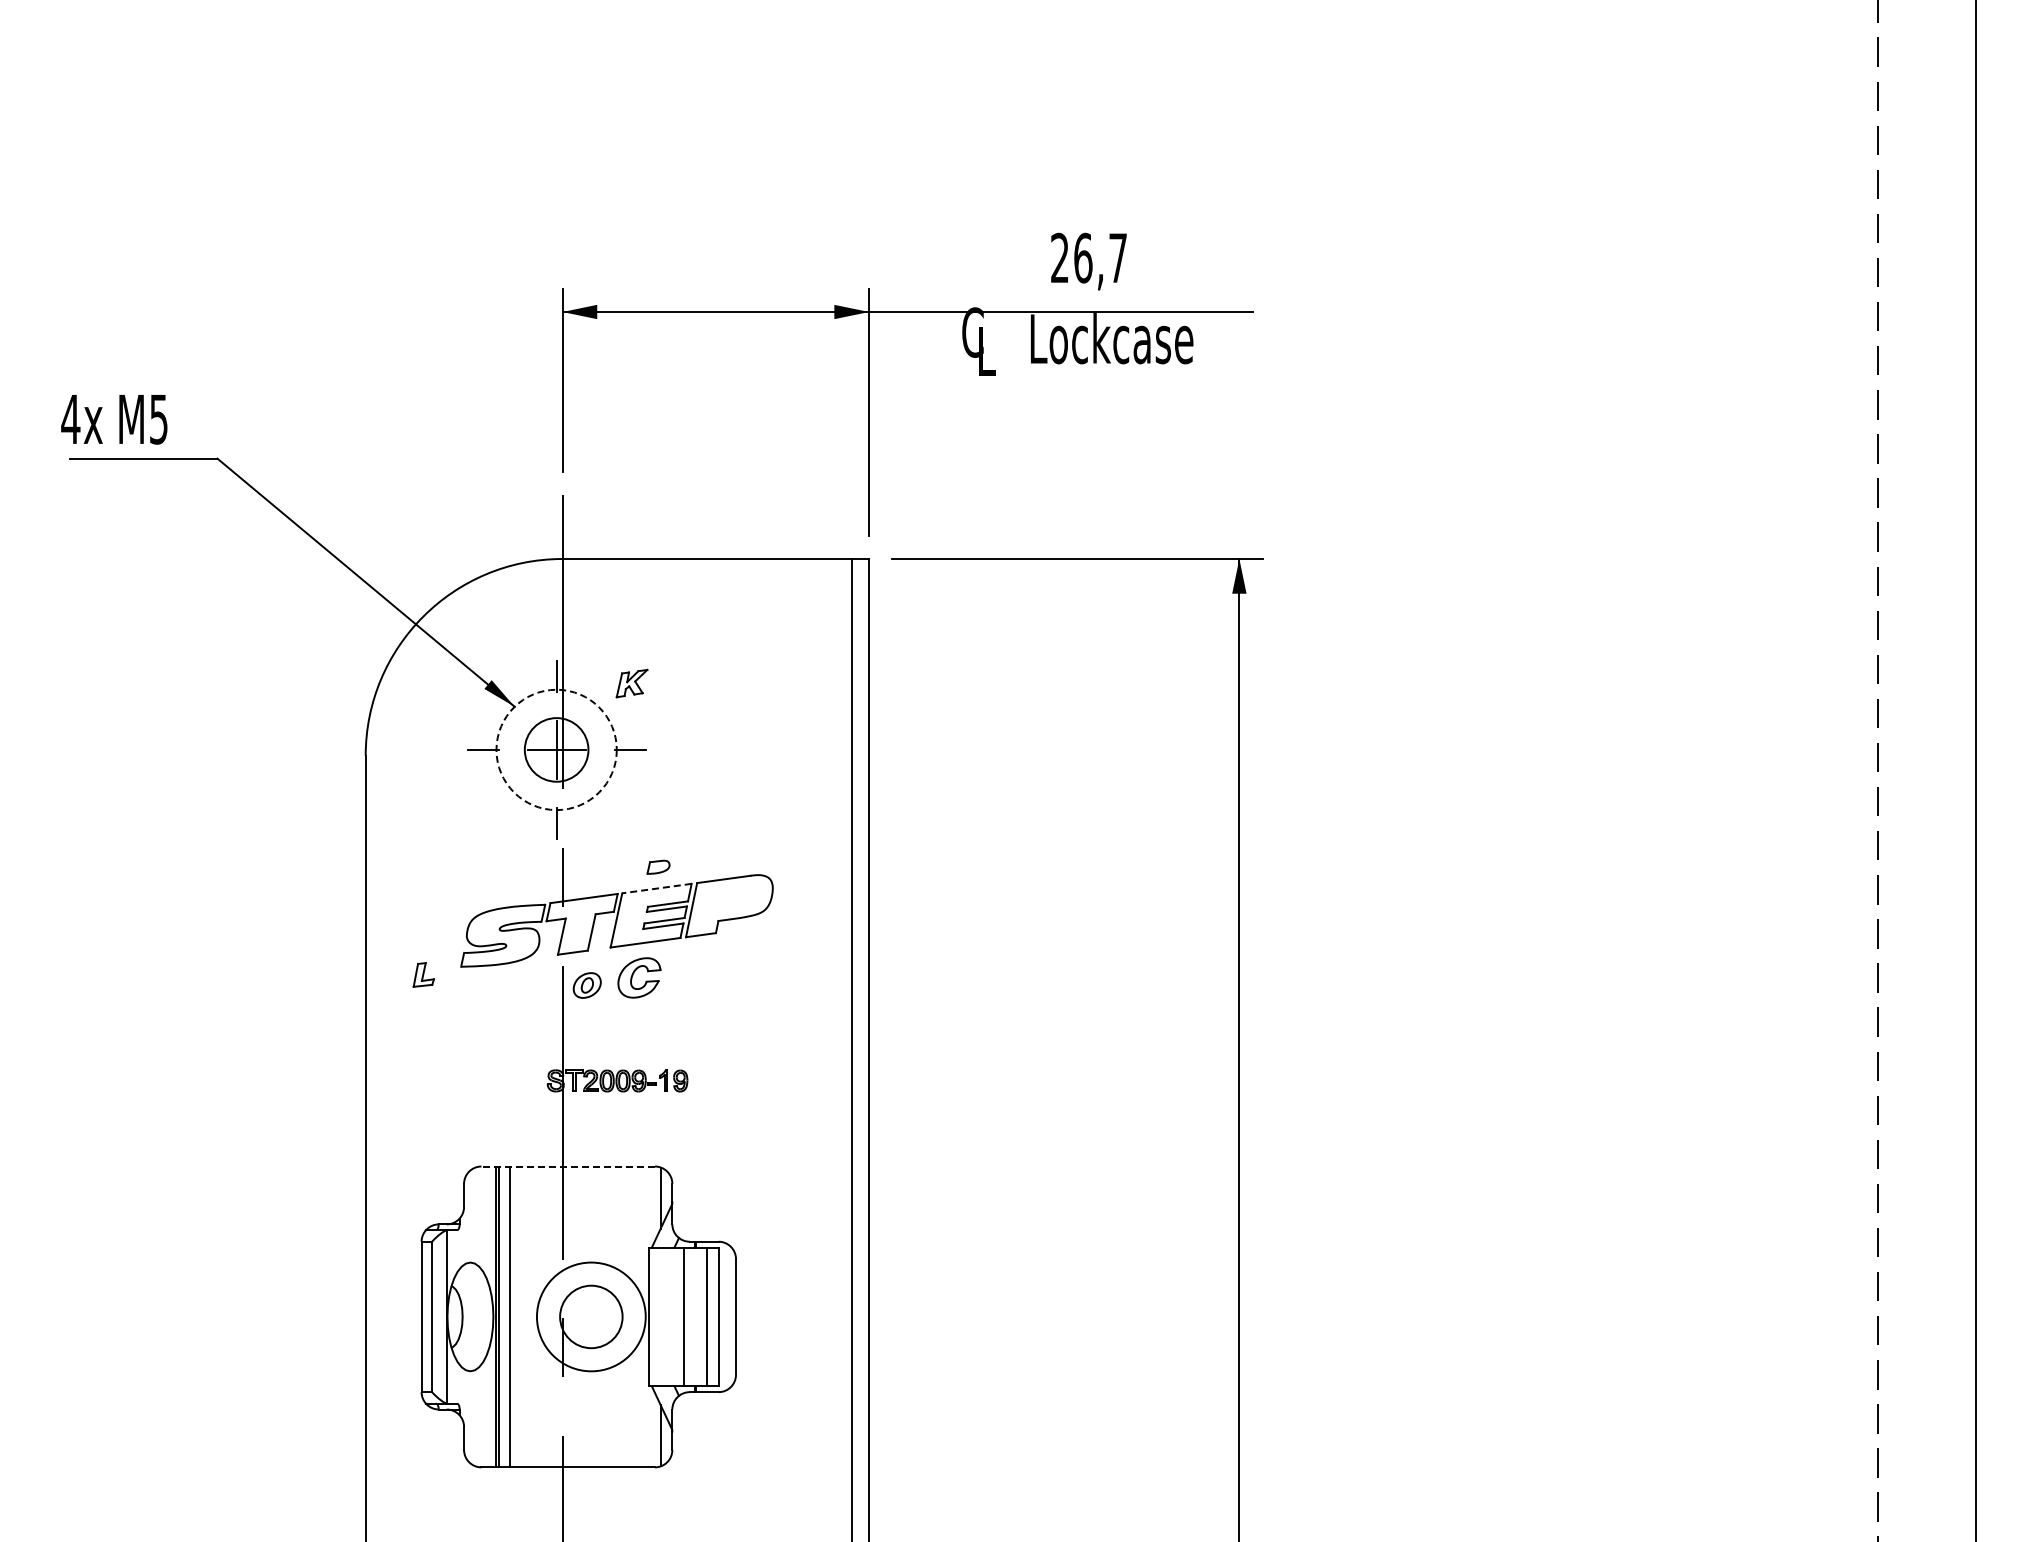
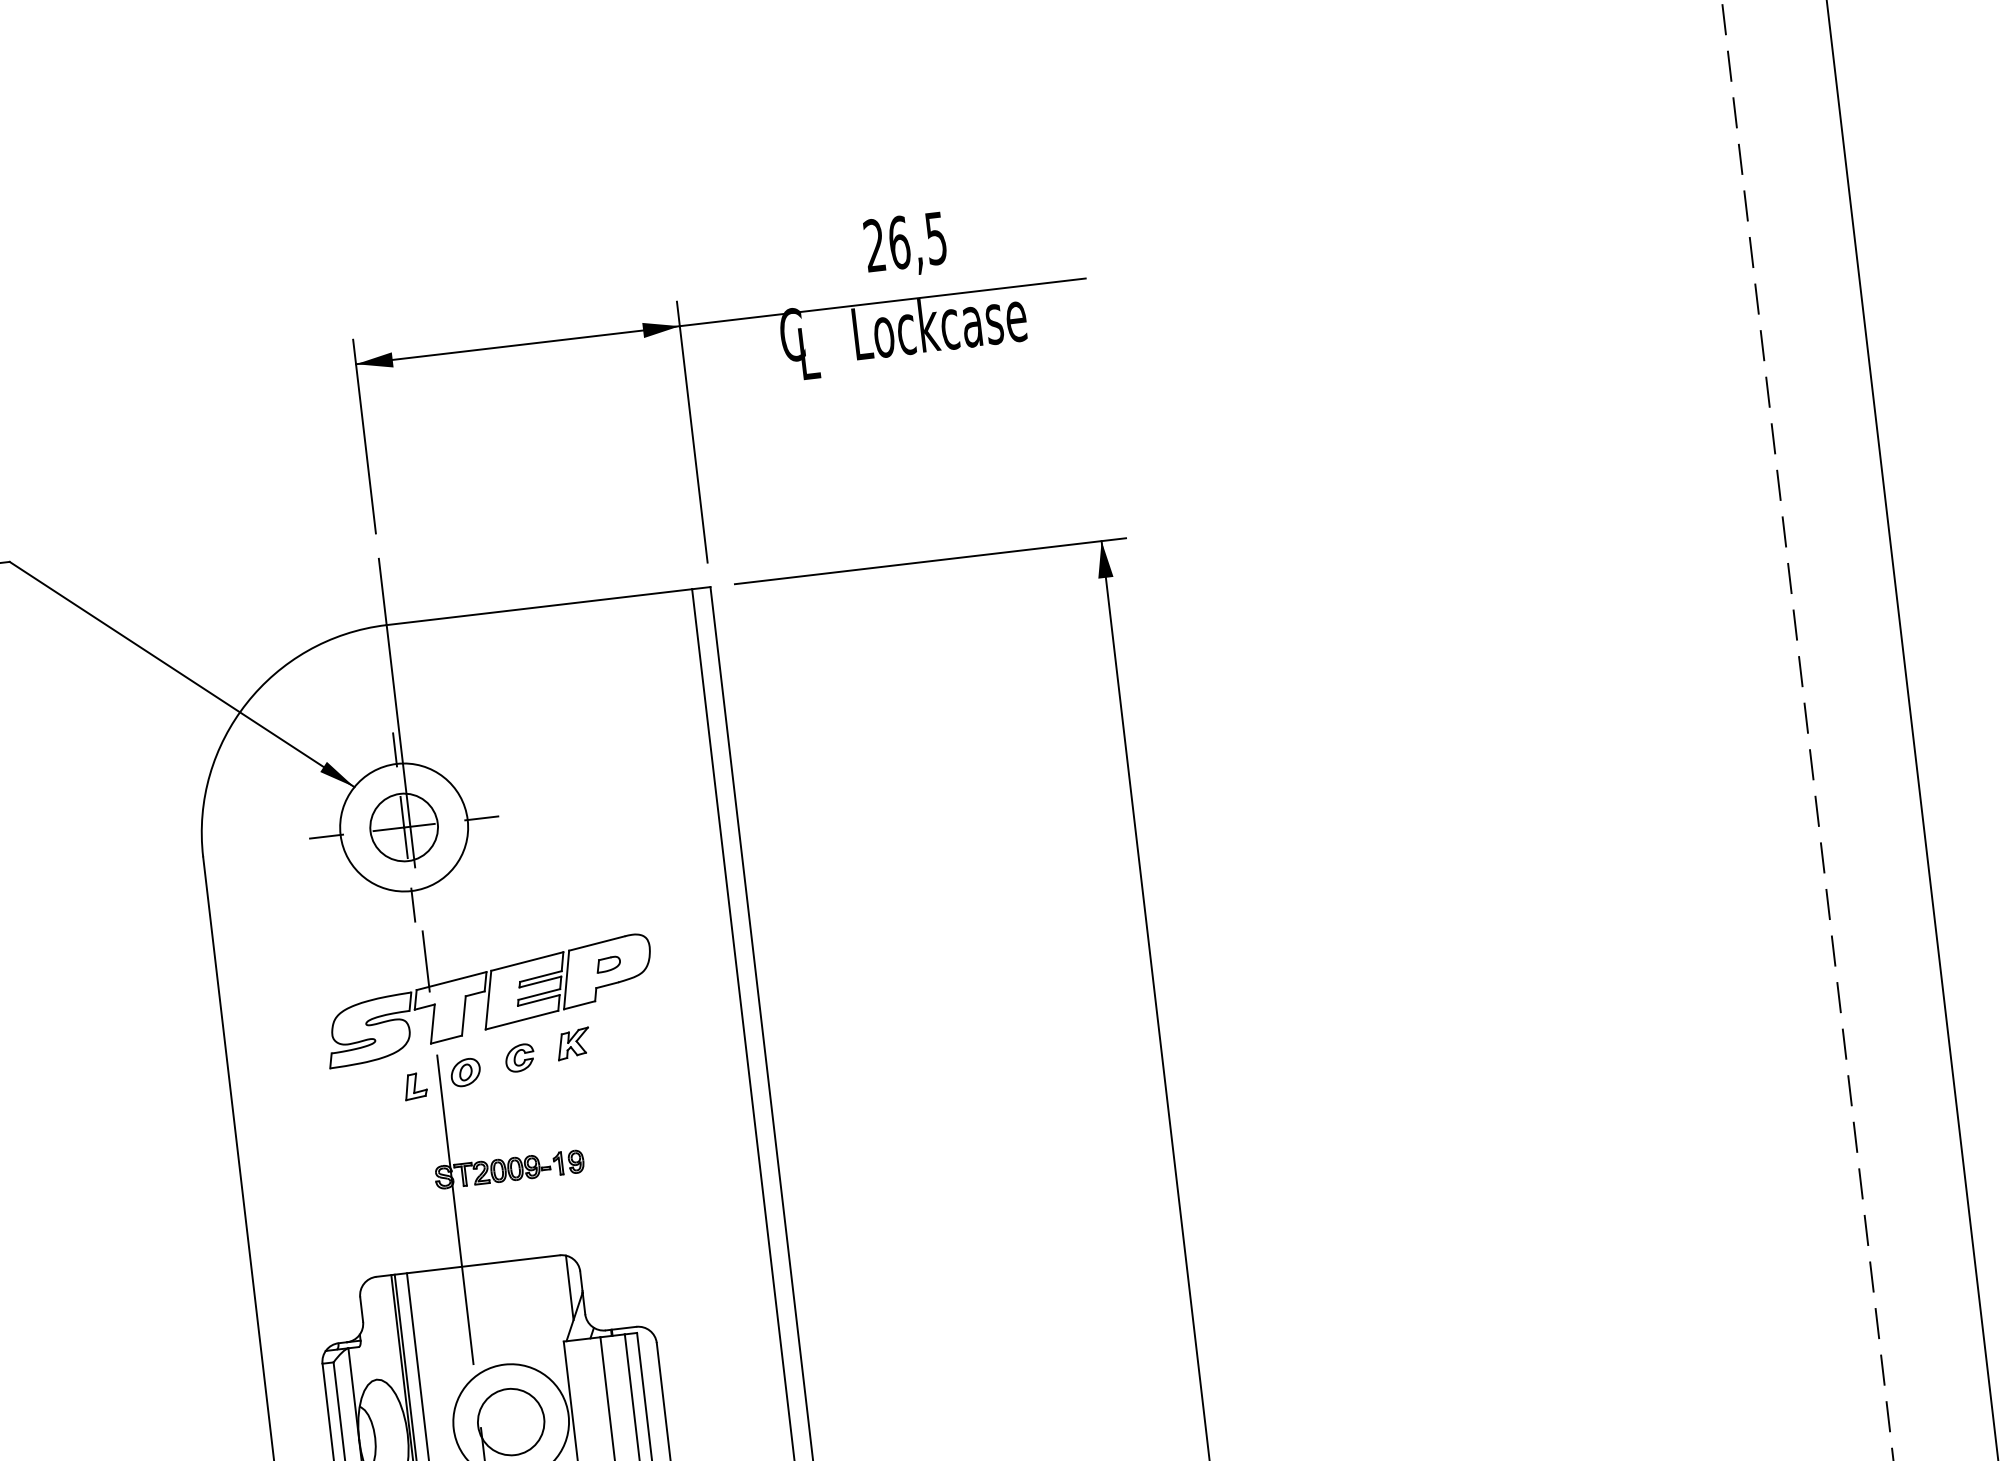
text: (1117, 258) -> (935, 238), 26,7 -> 26,5
part: (631, 683) -> (572, 1043), moved
circle: (556, 749) -> (403, 827), dashed -> solid
part: (658, 866) -> (608, 963), moved
line: (656, 888) -> (526, 961), dashed -> solid
part: (423, 974) -> (415, 1085), moved
part: (639, 977) -> (519, 1057), size x0.62
line: (568, 1166) -> (468, 1266), dashed -> solid

